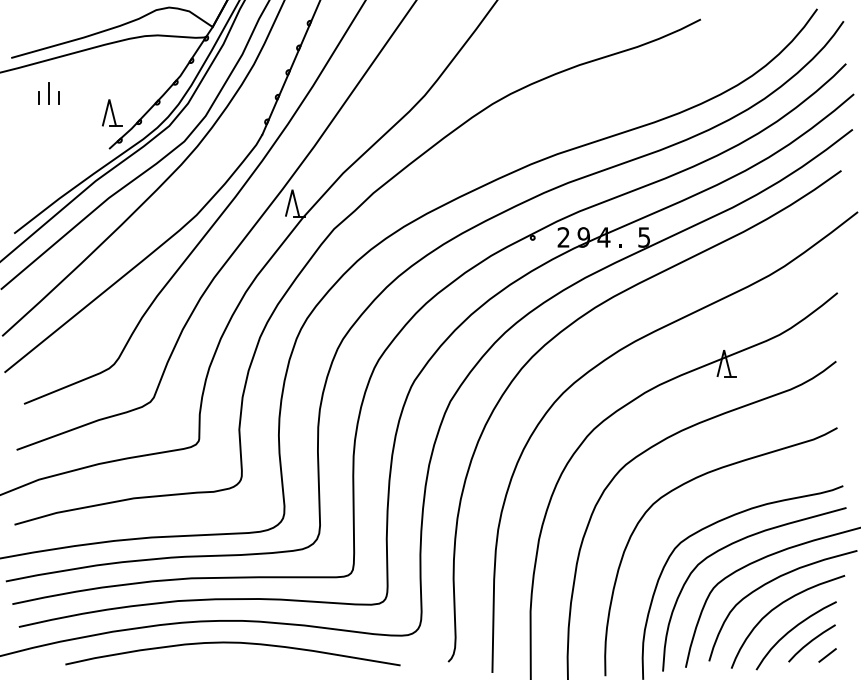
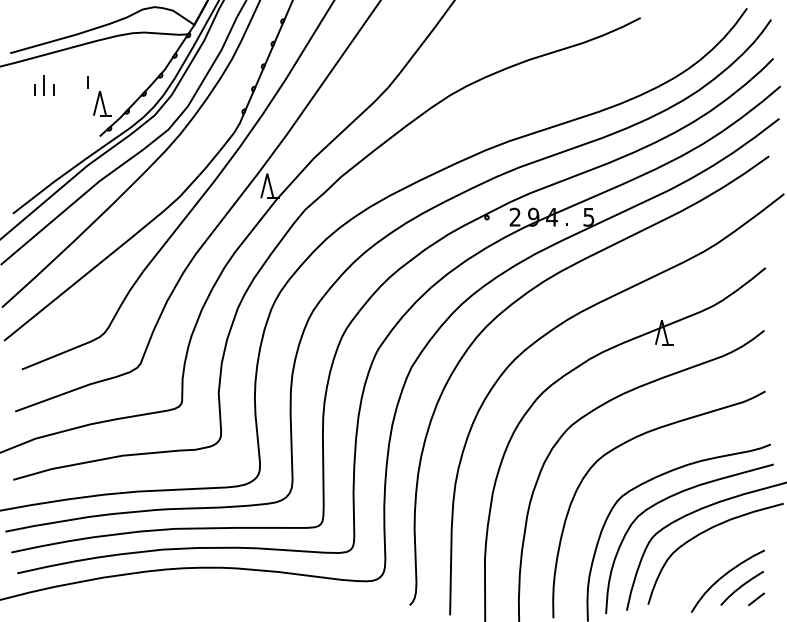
line: (96, 89) -> (88, 82), added
curve: (779, 606) -> (712, 554), removed
curve: (232, 643) -> (212, 588), removed

